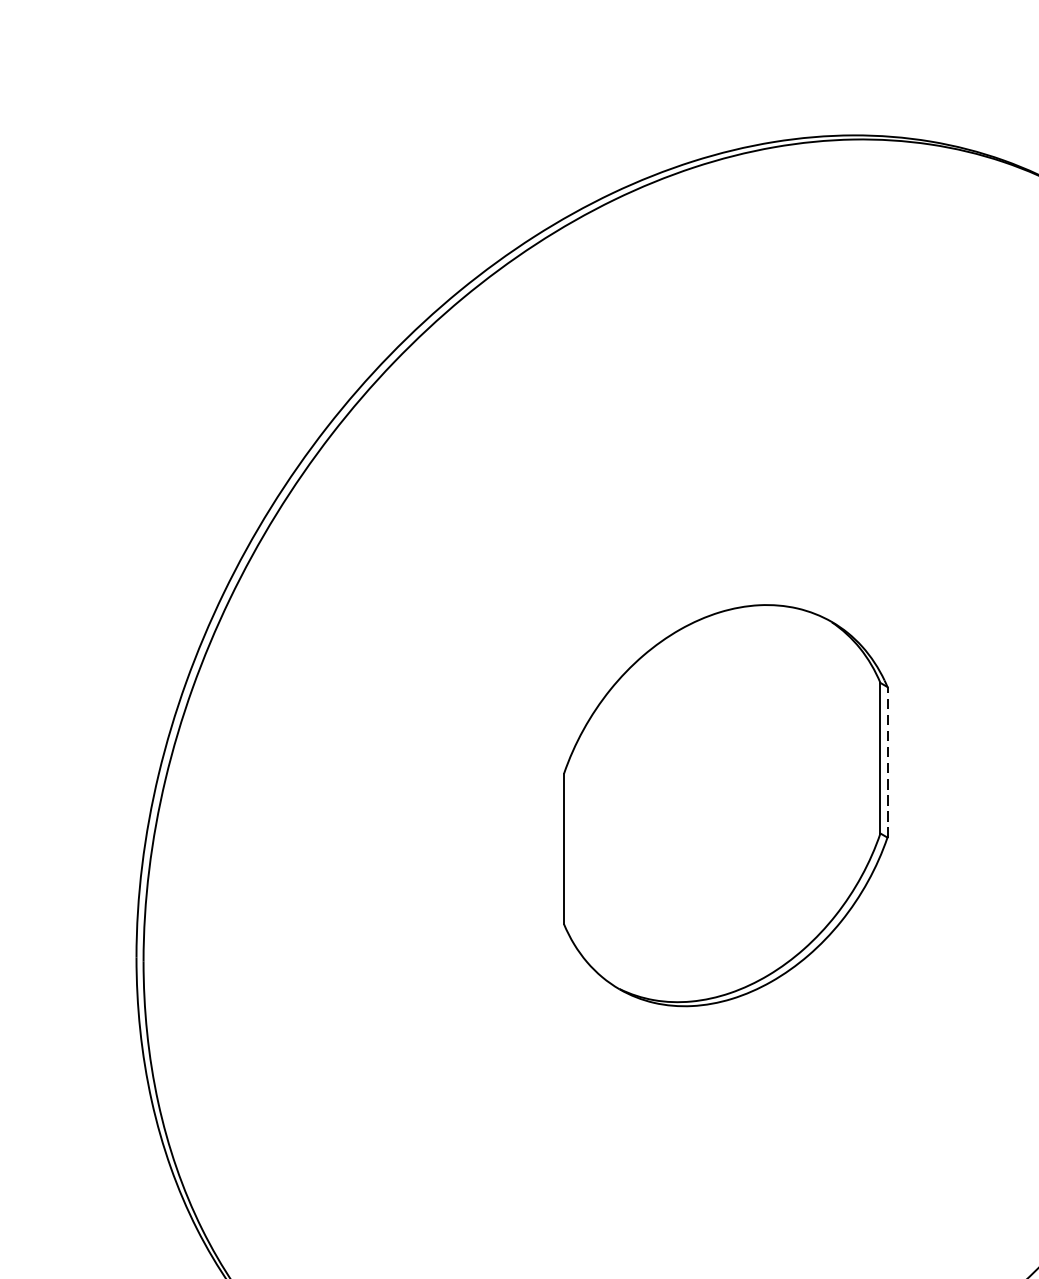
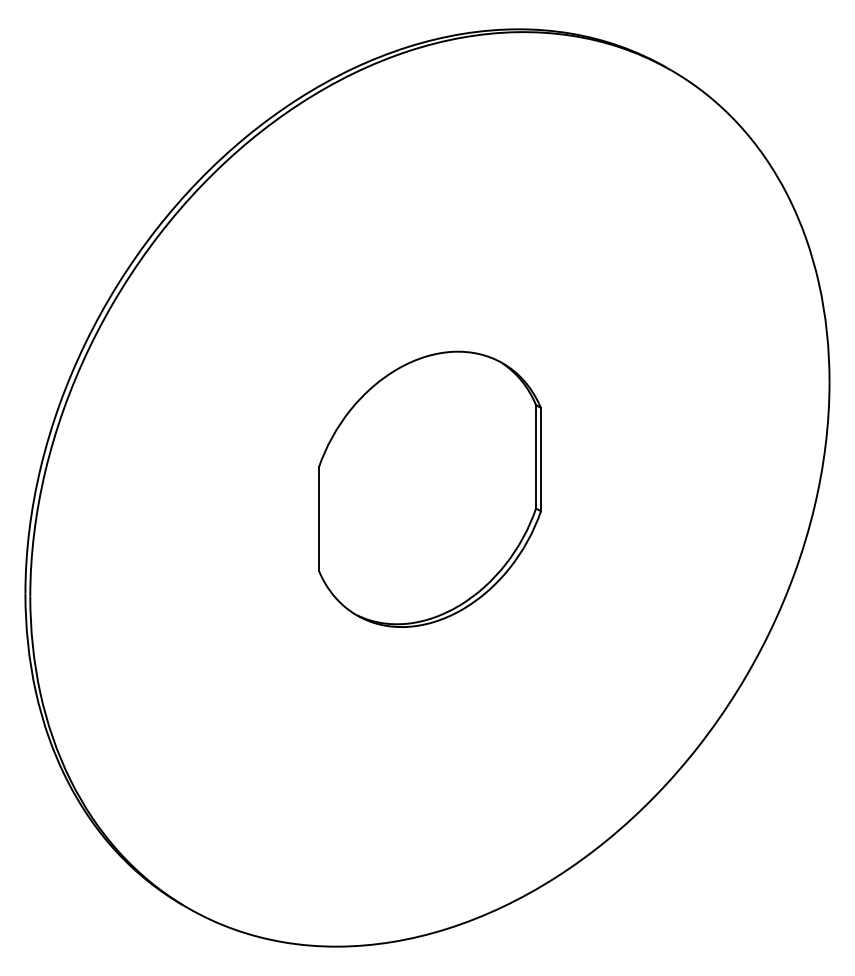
line: (886, 762) -> (540, 459), dashed -> solid

